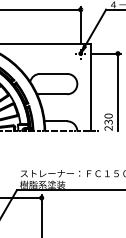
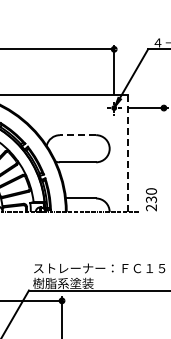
line: (53, 74) -> (77, 135), solid -> dashed
line: (90, 87) -> (127, 153), solid -> dashed
line: (117, 92) -> (163, 160), removed

